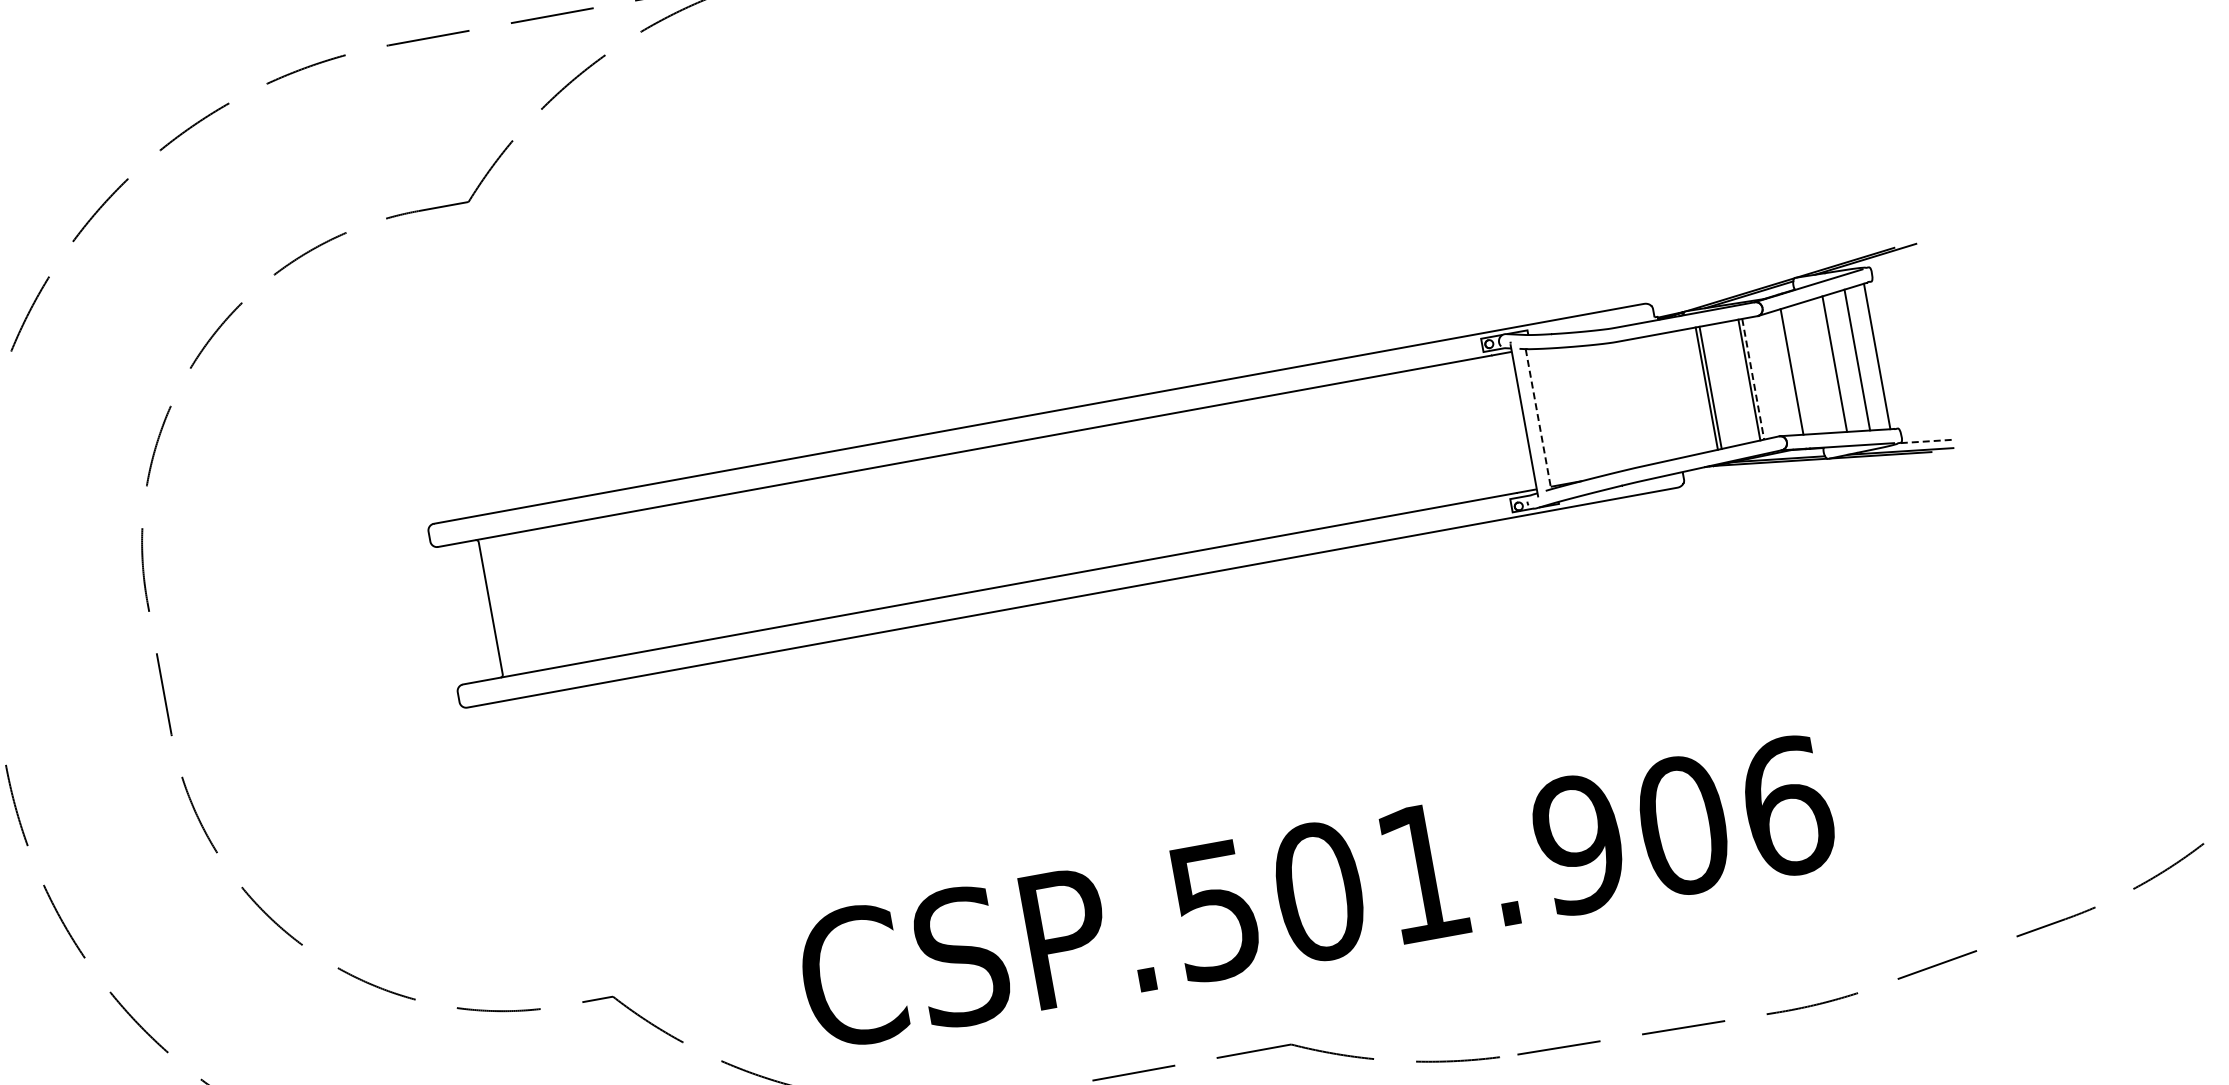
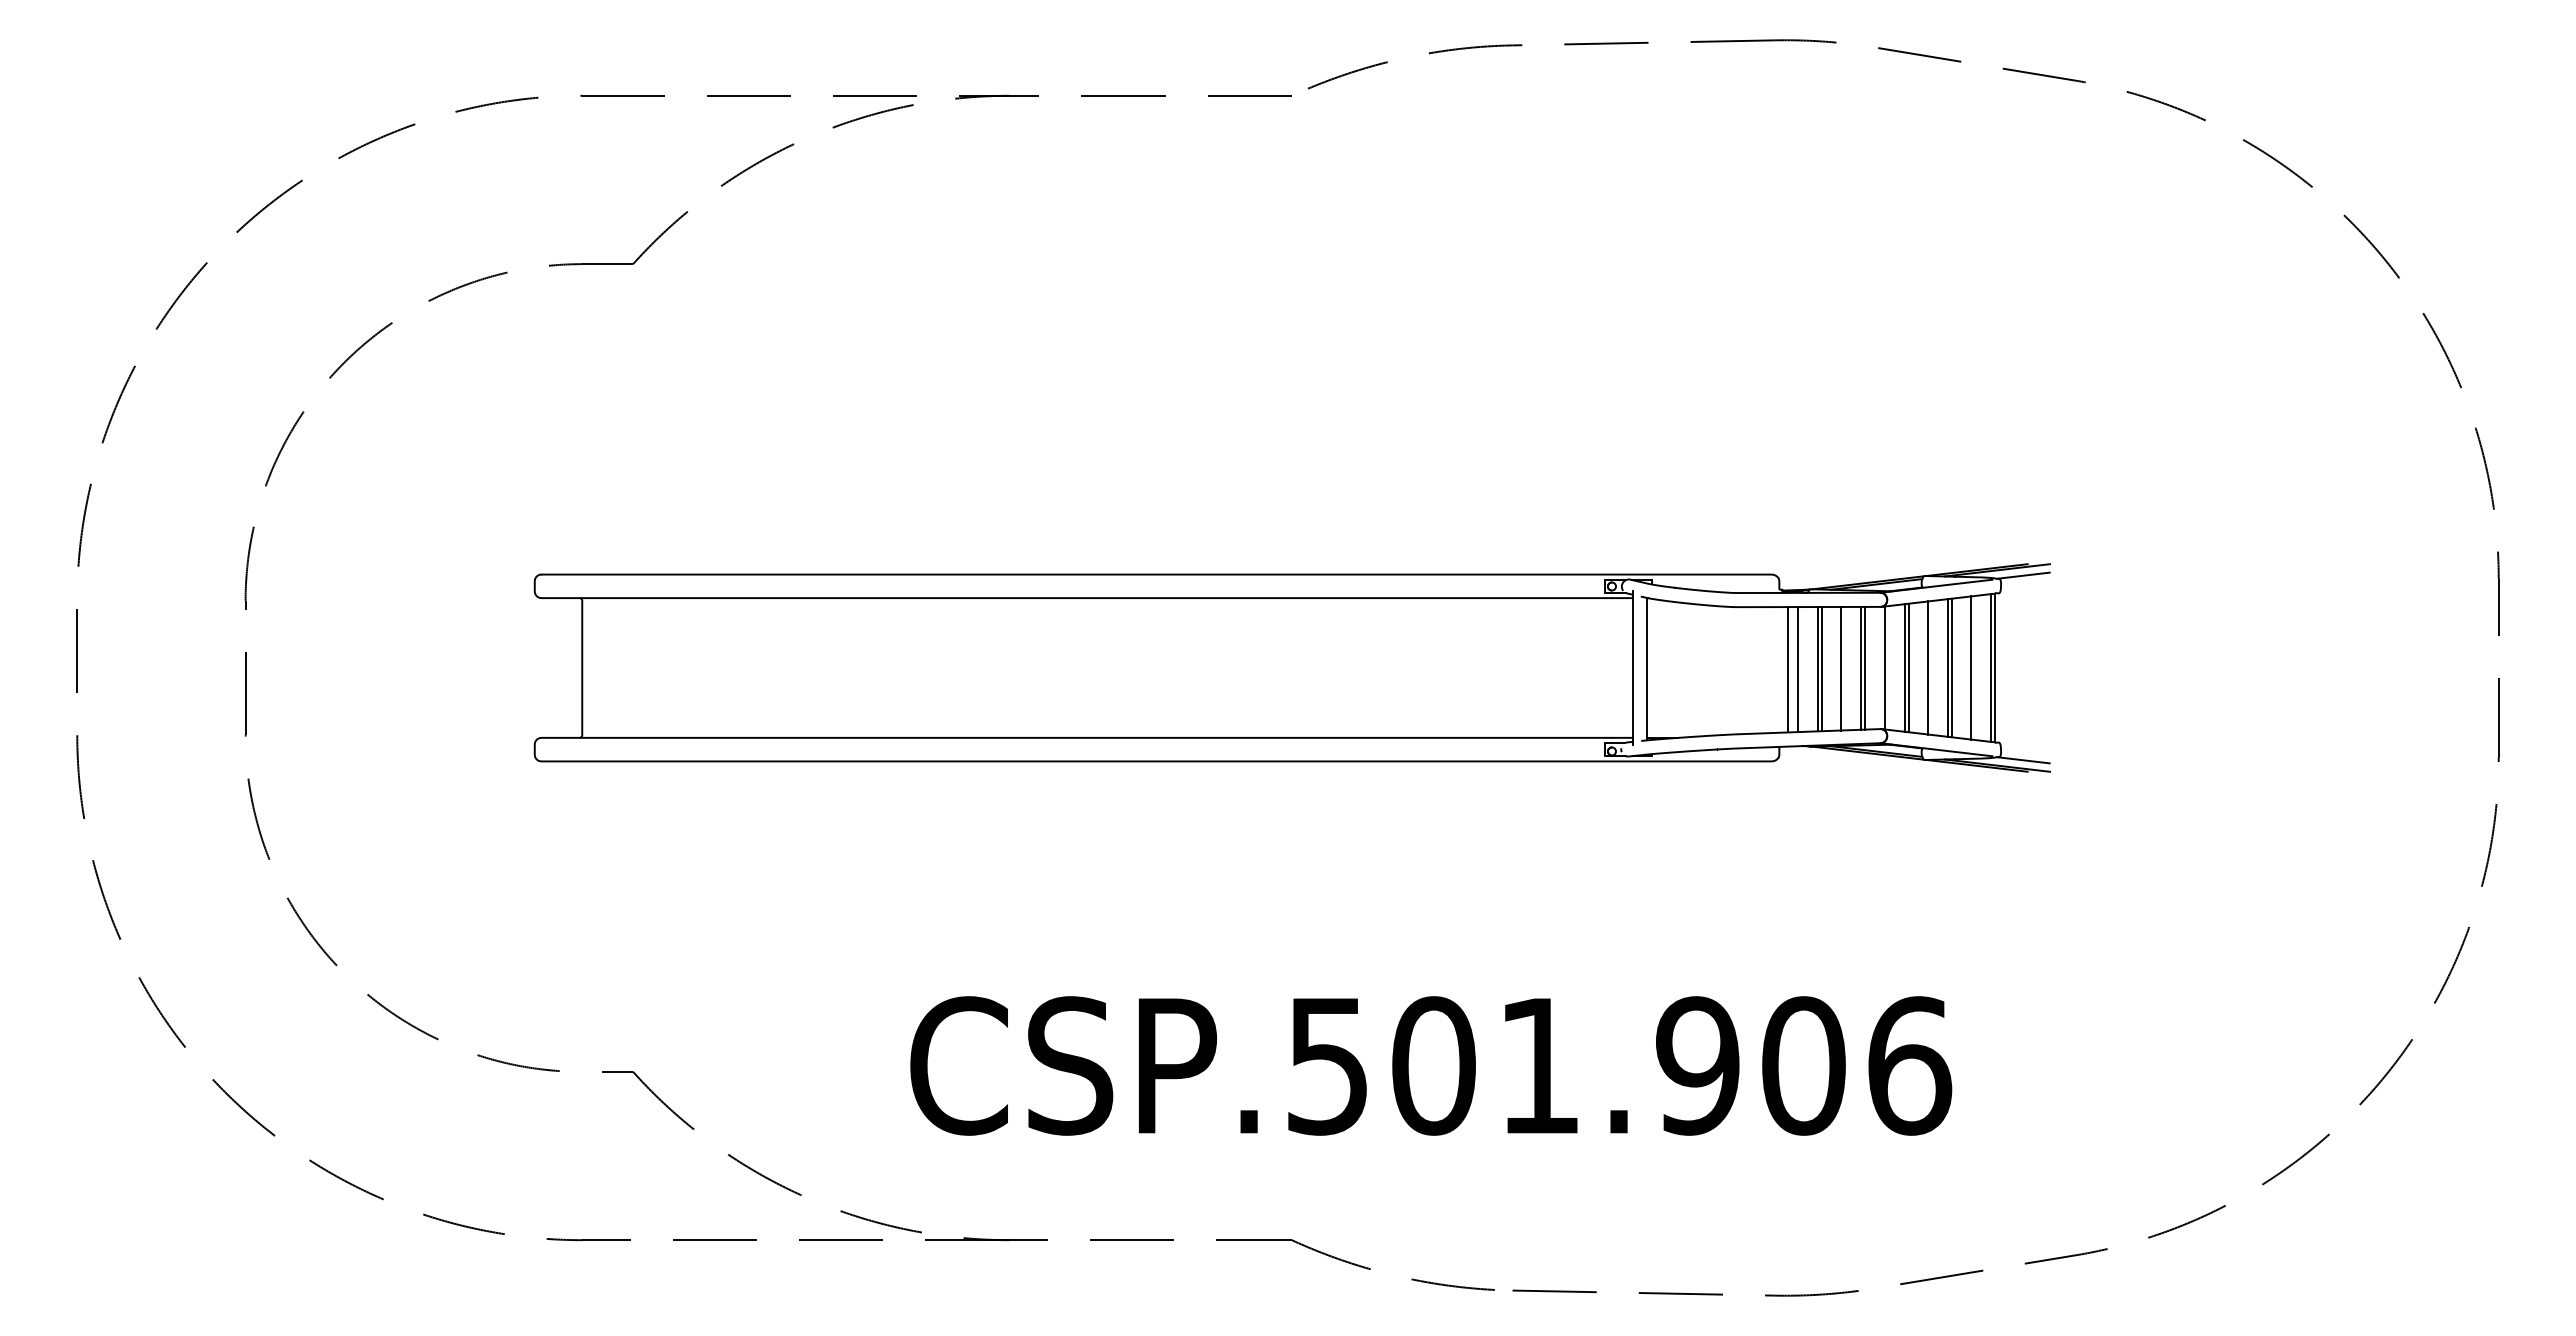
line: (1892, 259) -> (2023, 575), added
line: (1881, 355) -> (1995, 667), added
line: (1838, 362) -> (1952, 667), added
line: (1815, 367) -> (1928, 667), added
line: (1795, 370) -> (1908, 667), added
line: (1771, 375) -> (1884, 667), added
line: (1753, 379) -> (1865, 668), dashed -> solid
line: (1729, 383) -> (1841, 668), added
line: (1686, 392) -> (1797, 669), added
line: (1677, 394) -> (1788, 669), added
line: (1538, 419) -> (1646, 669), dashed -> solid
line: (1925, 441) -> (2023, 760), dashed -> solid
text: (1316, 891) -> (1431, 1065), moved

